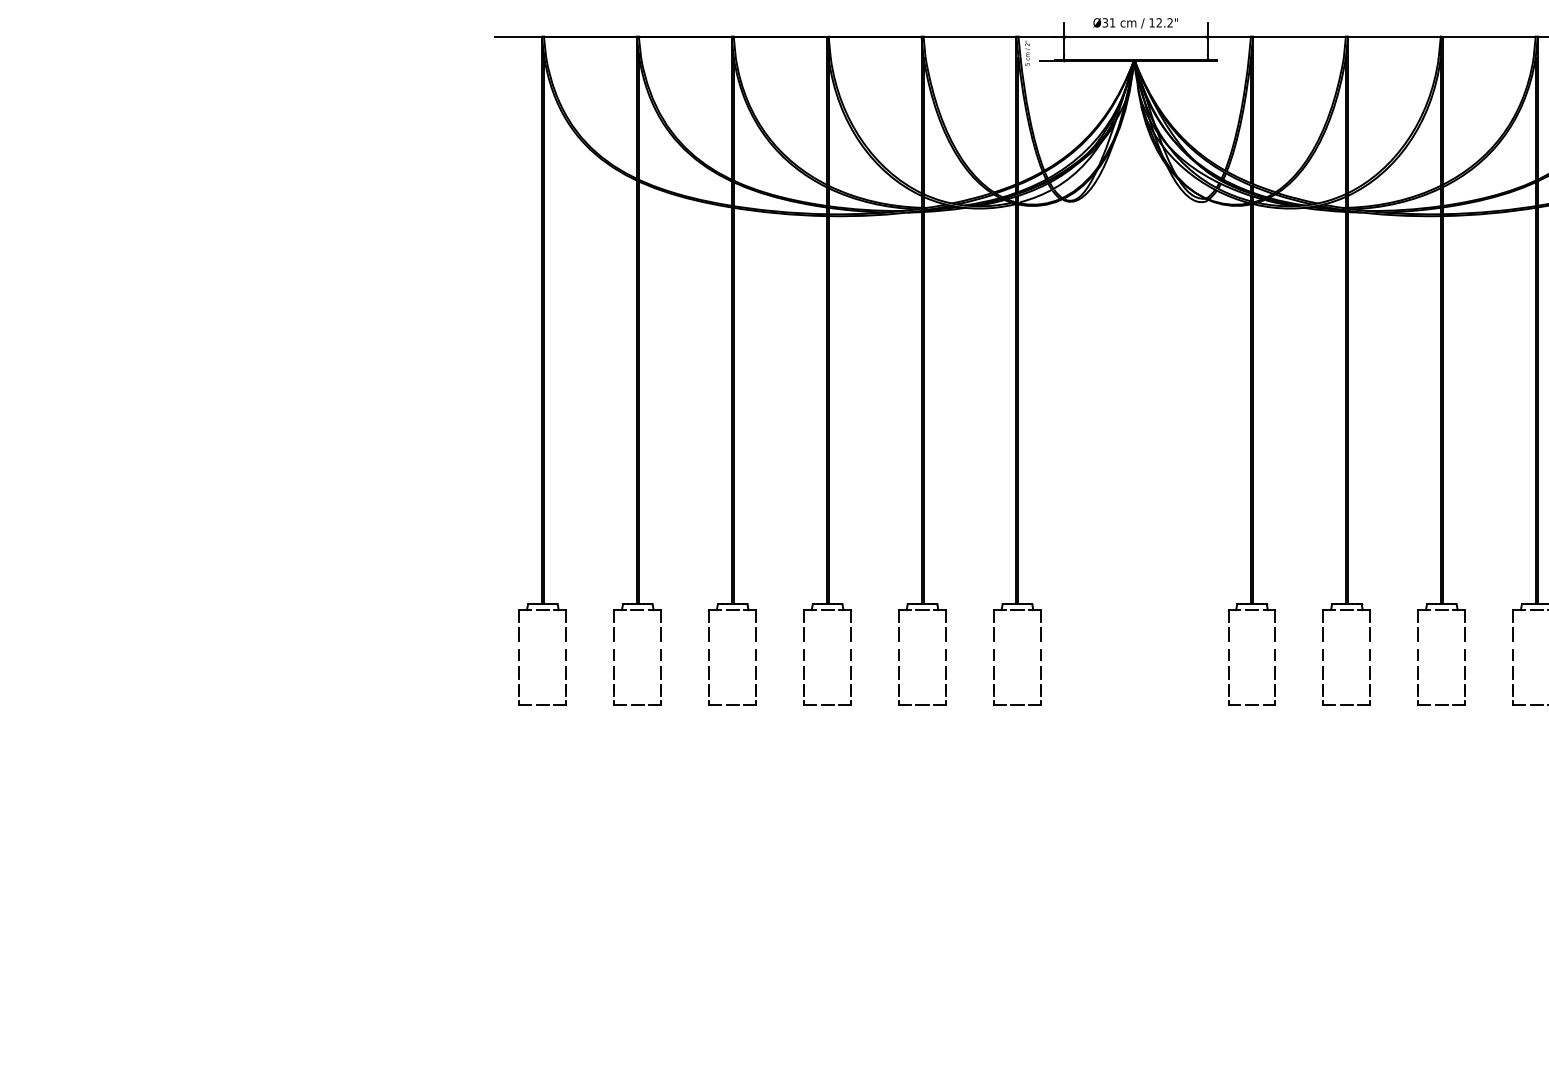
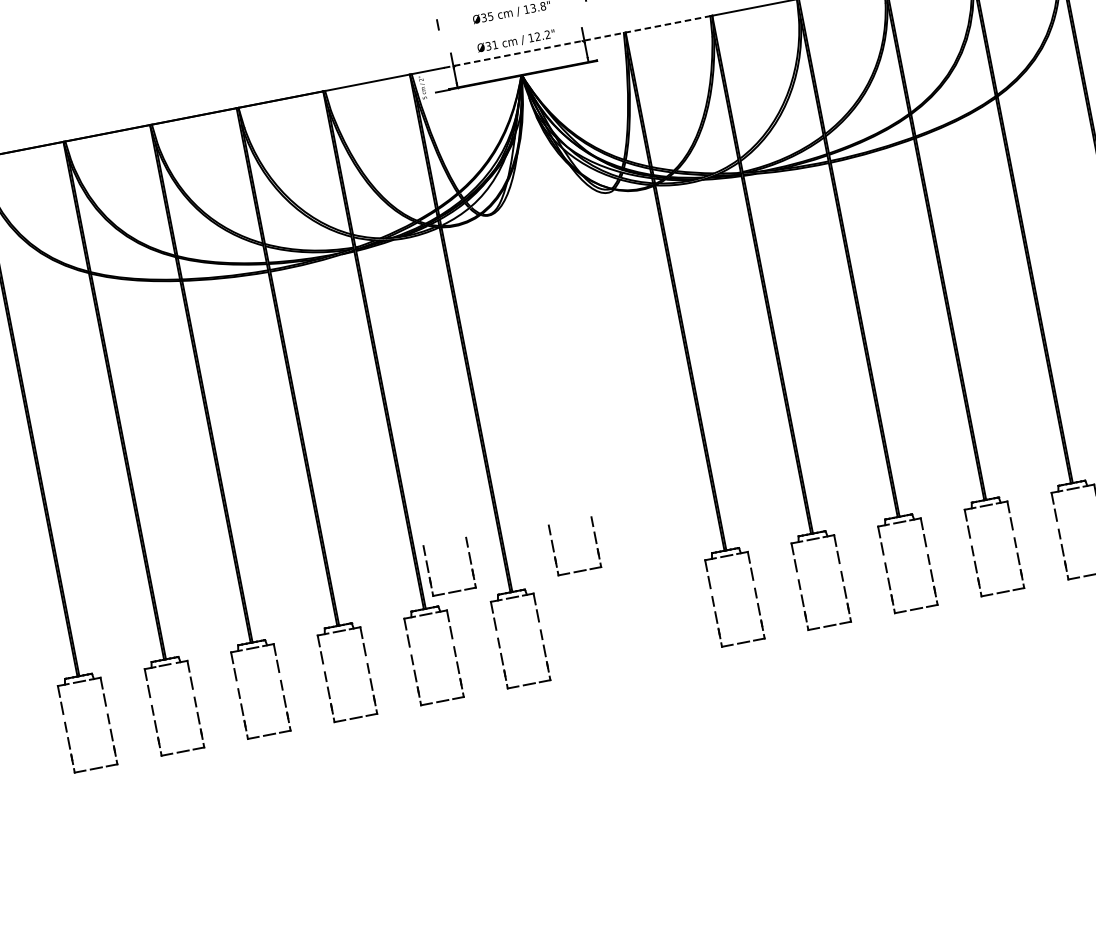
line: (1201, 36) -> (578, 41), solid -> dashed
part: (934, 564) -> (428, 570), added
part: (1071, 568) -> (554, 550), added

